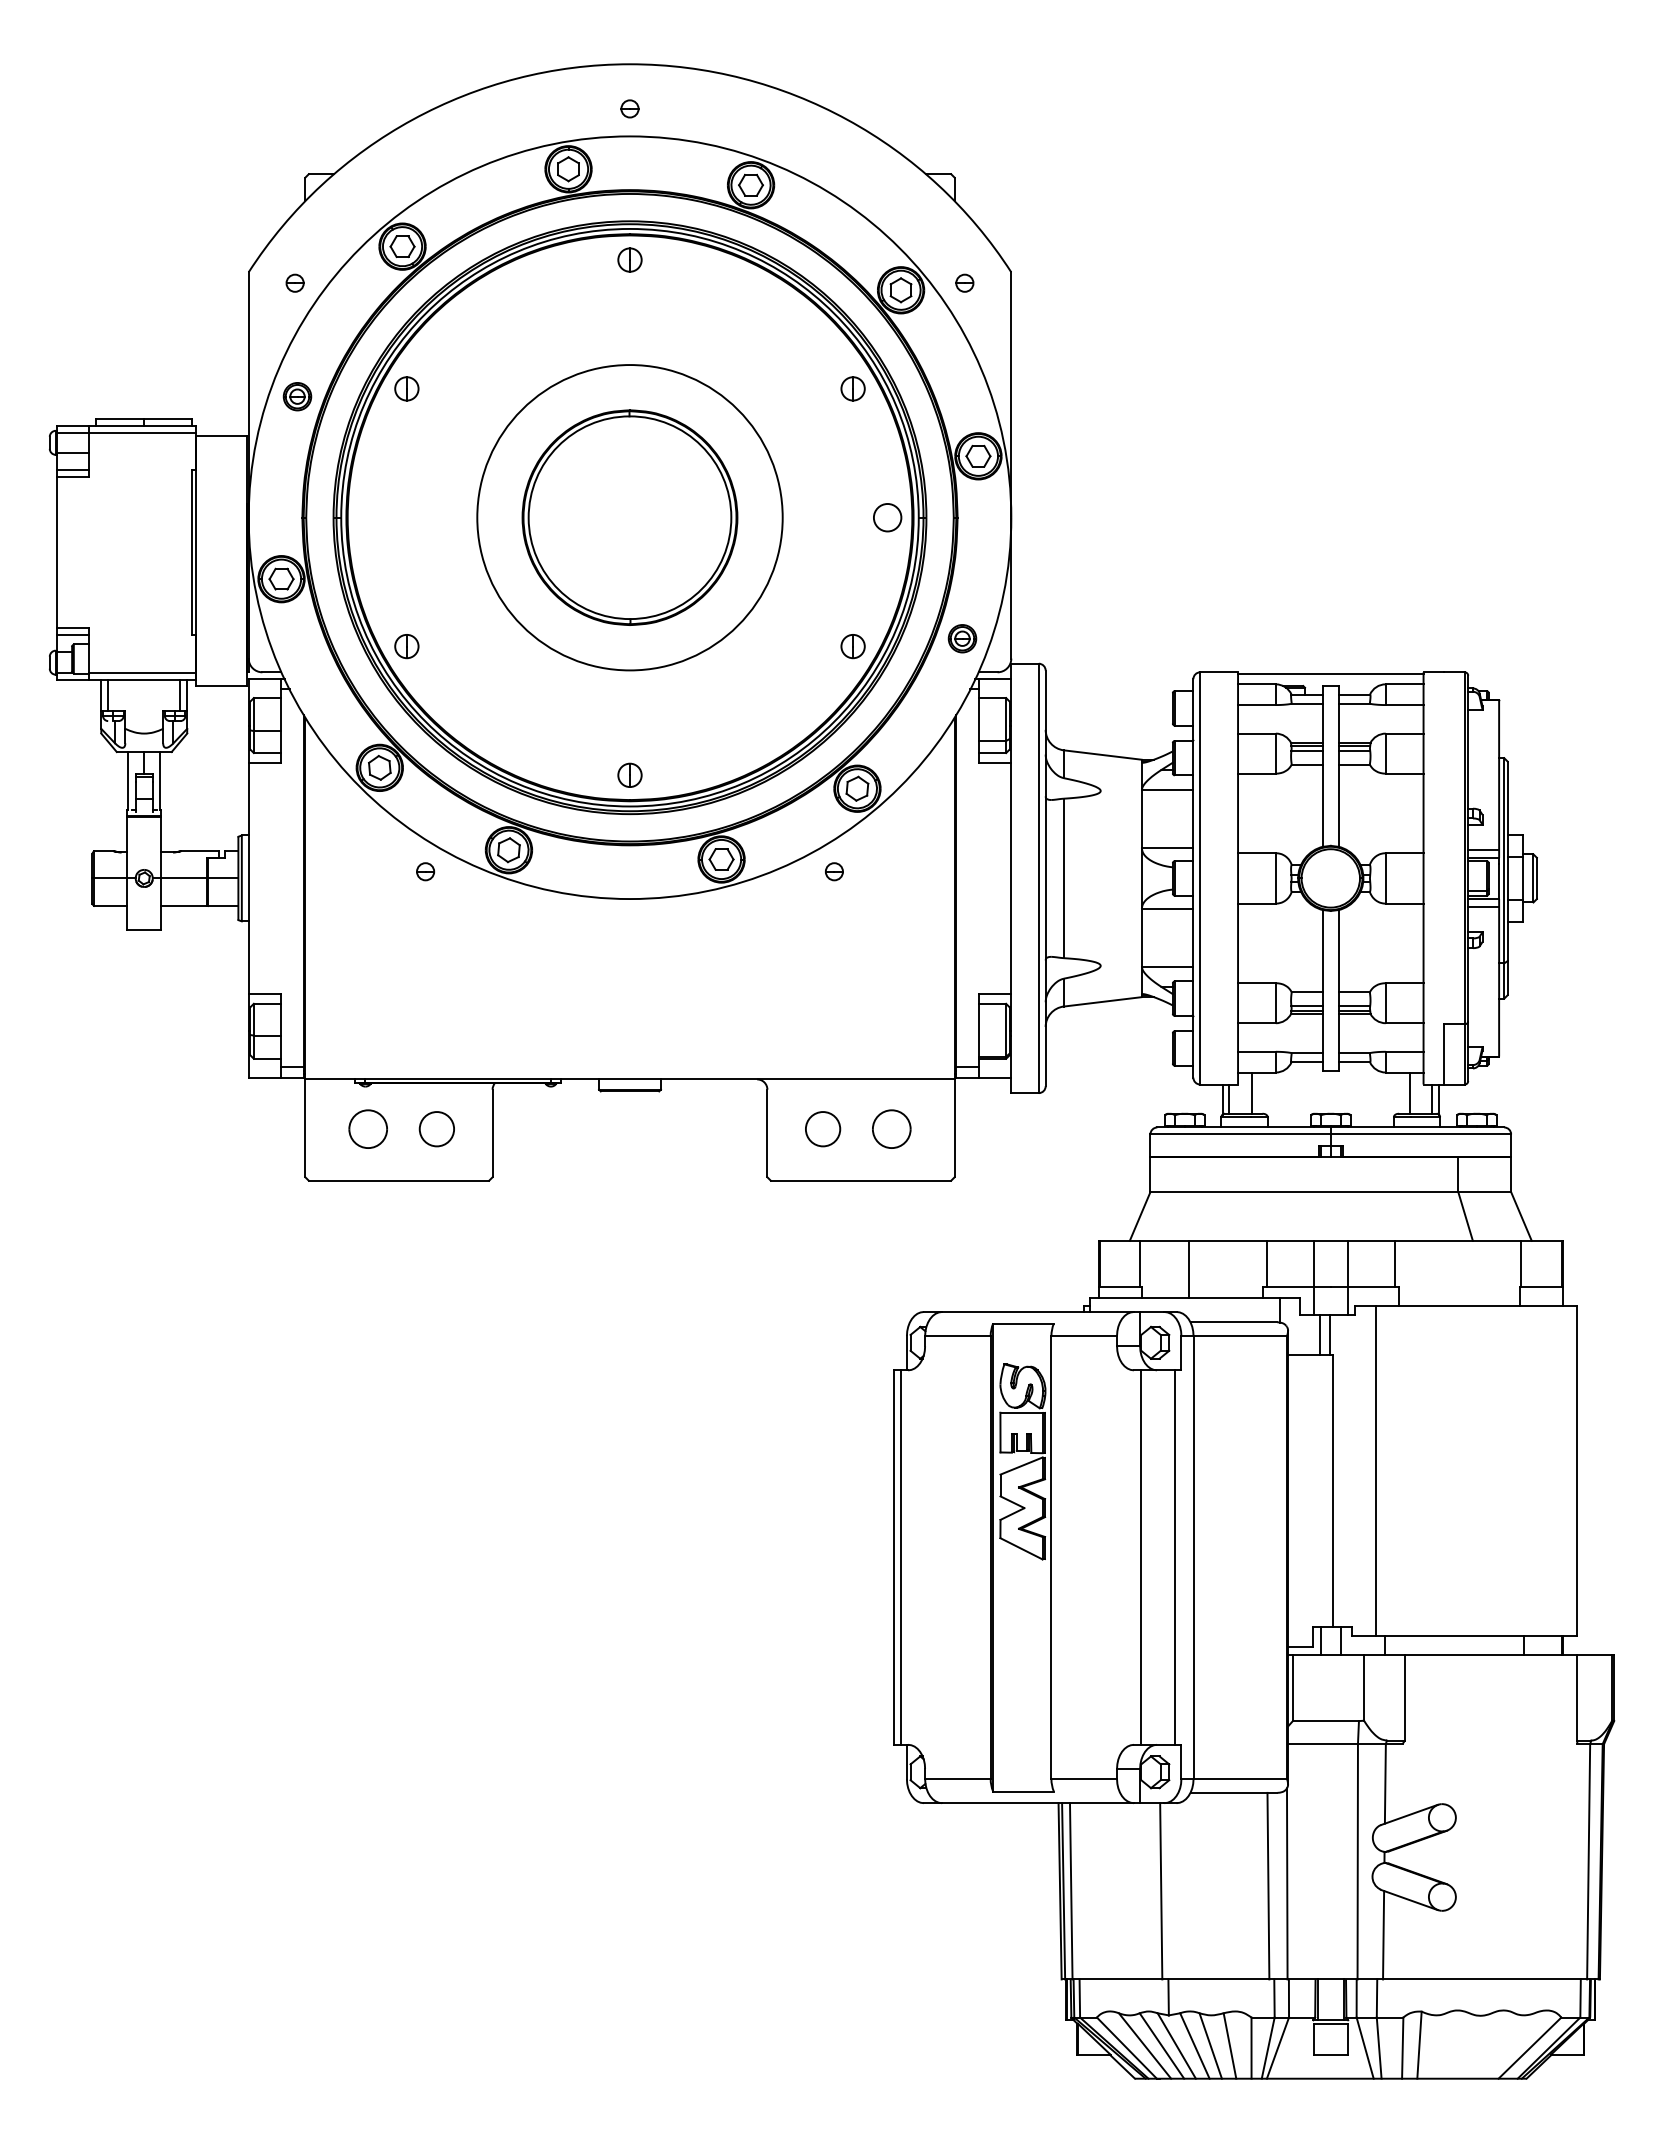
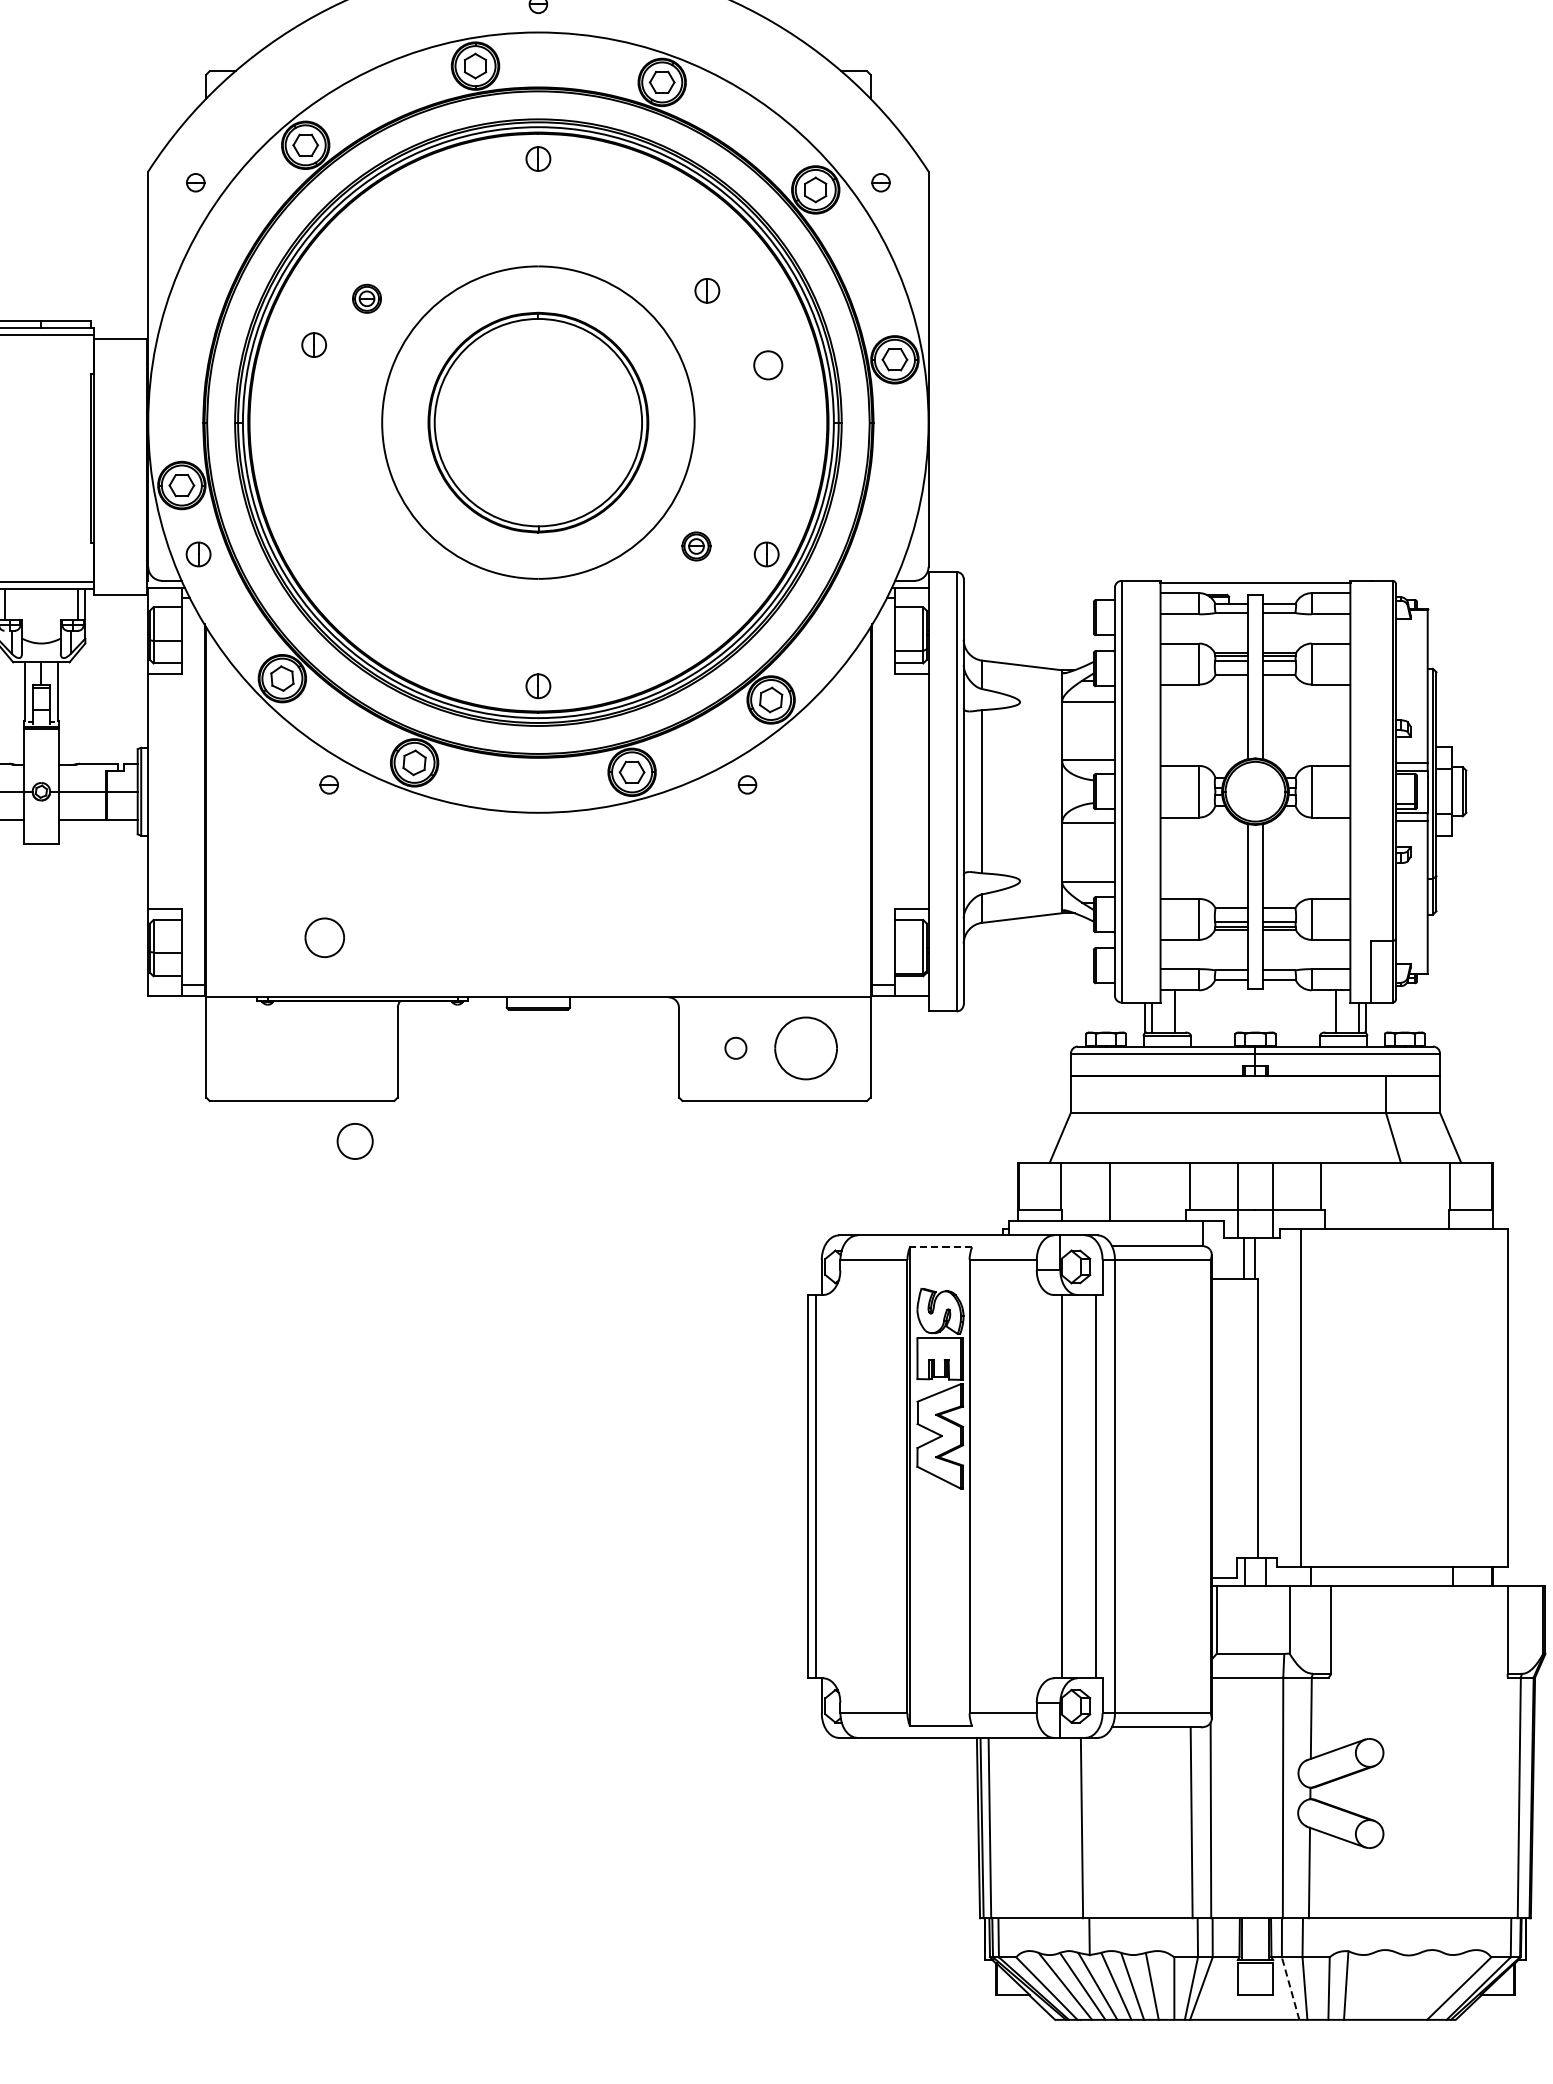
part: (406, 388) -> (313, 344), moved
part: (852, 388) -> (706, 290), moved
part: (297, 396) -> (367, 298), moved
circle: (887, 517) -> (768, 365), moved
part: (962, 638) -> (696, 546), moved
part: (406, 646) -> (198, 554), moved
part: (367, 1128) -> (324, 937), moved
part: (891, 1128) -> (805, 1047), size x1.6
circle: (436, 1129) -> (354, 1141), moved
circle: (822, 1129) -> (735, 1048), size x0.6
line: (1023, 1323) -> (941, 1247), solid -> dashed
line: (1365, 2048) -> (1290, 1988), solid -> dashed

